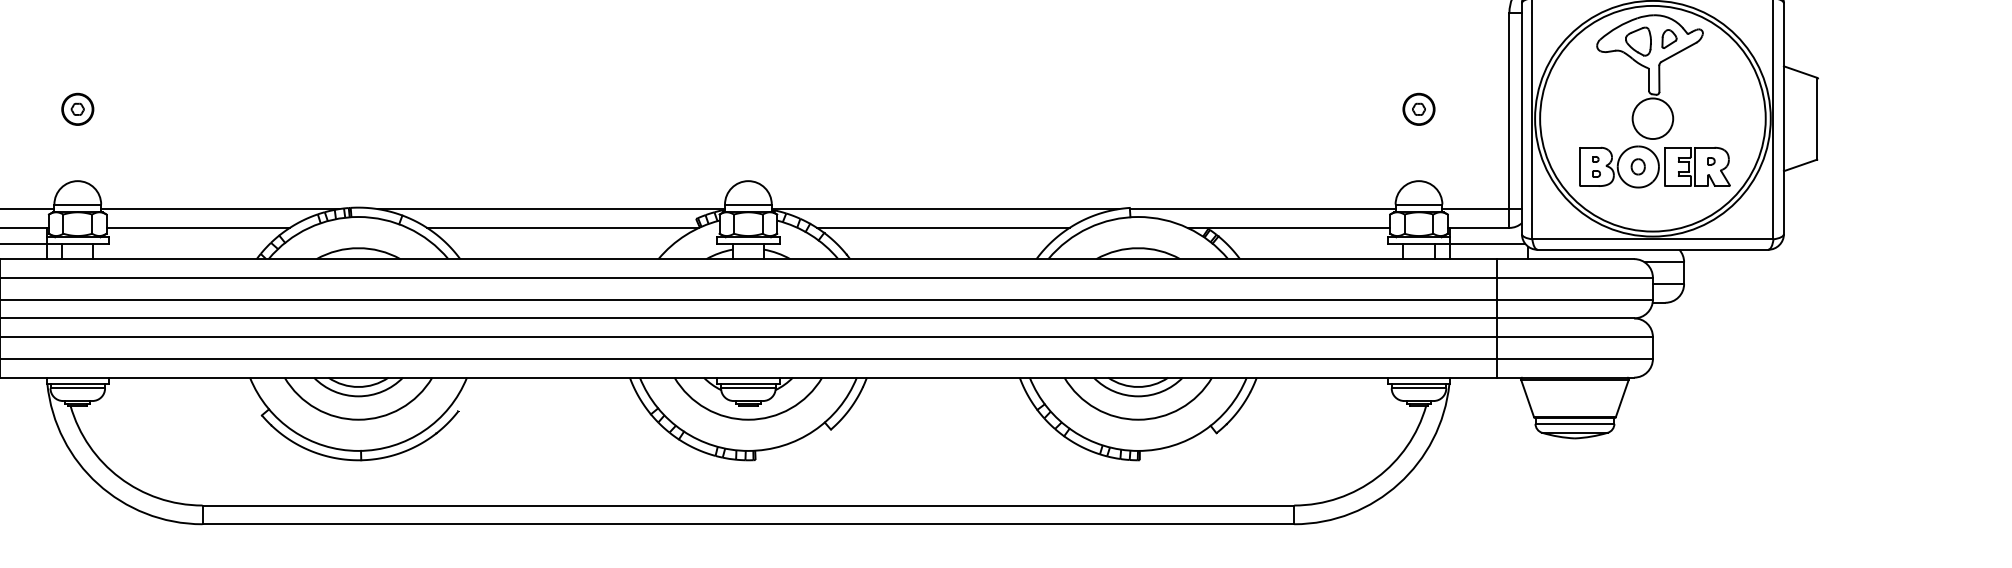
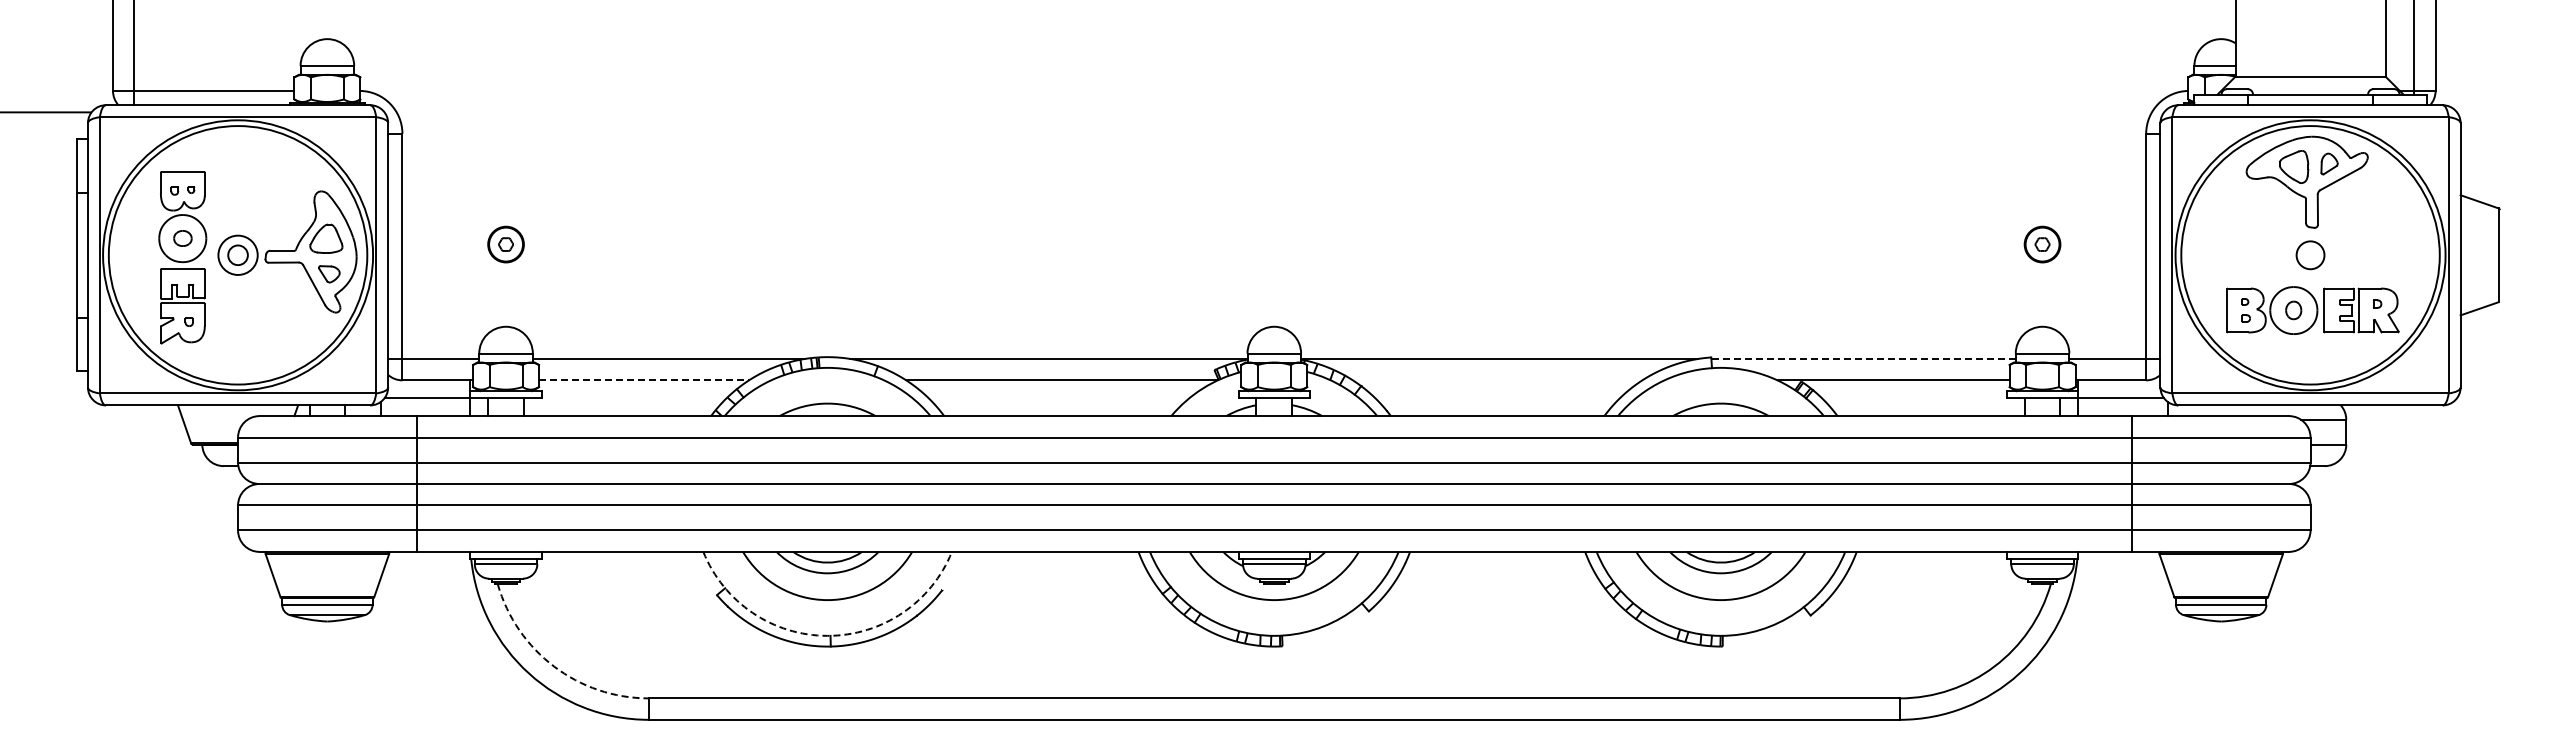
circle: (1652, 118) -> (2310, 255), size x0.6
line: (1262, 208) -> (1863, 358), solid -> dashed
line: (198, 228) -> (644, 380), solid -> dashed
line: (943, 228) -> (1497, 380), removed
arc: (358, 450) -> (827, 635), solid -> dashed
arc: (120, 477) -> (554, 666), solid -> dashed

